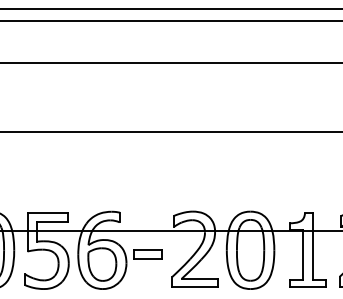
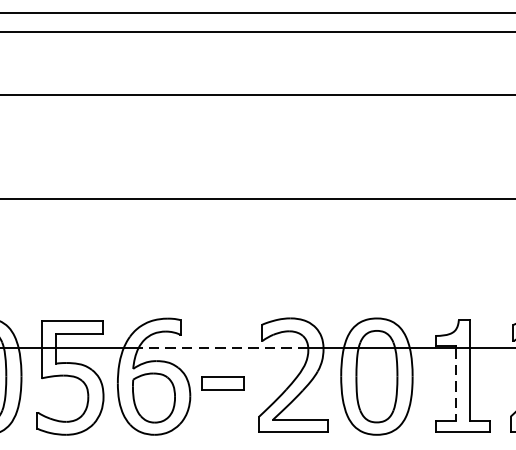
line: (148, 231) -> (223, 348), solid -> dashed
line: (303, 256) -> (456, 385), solid -> dashed

